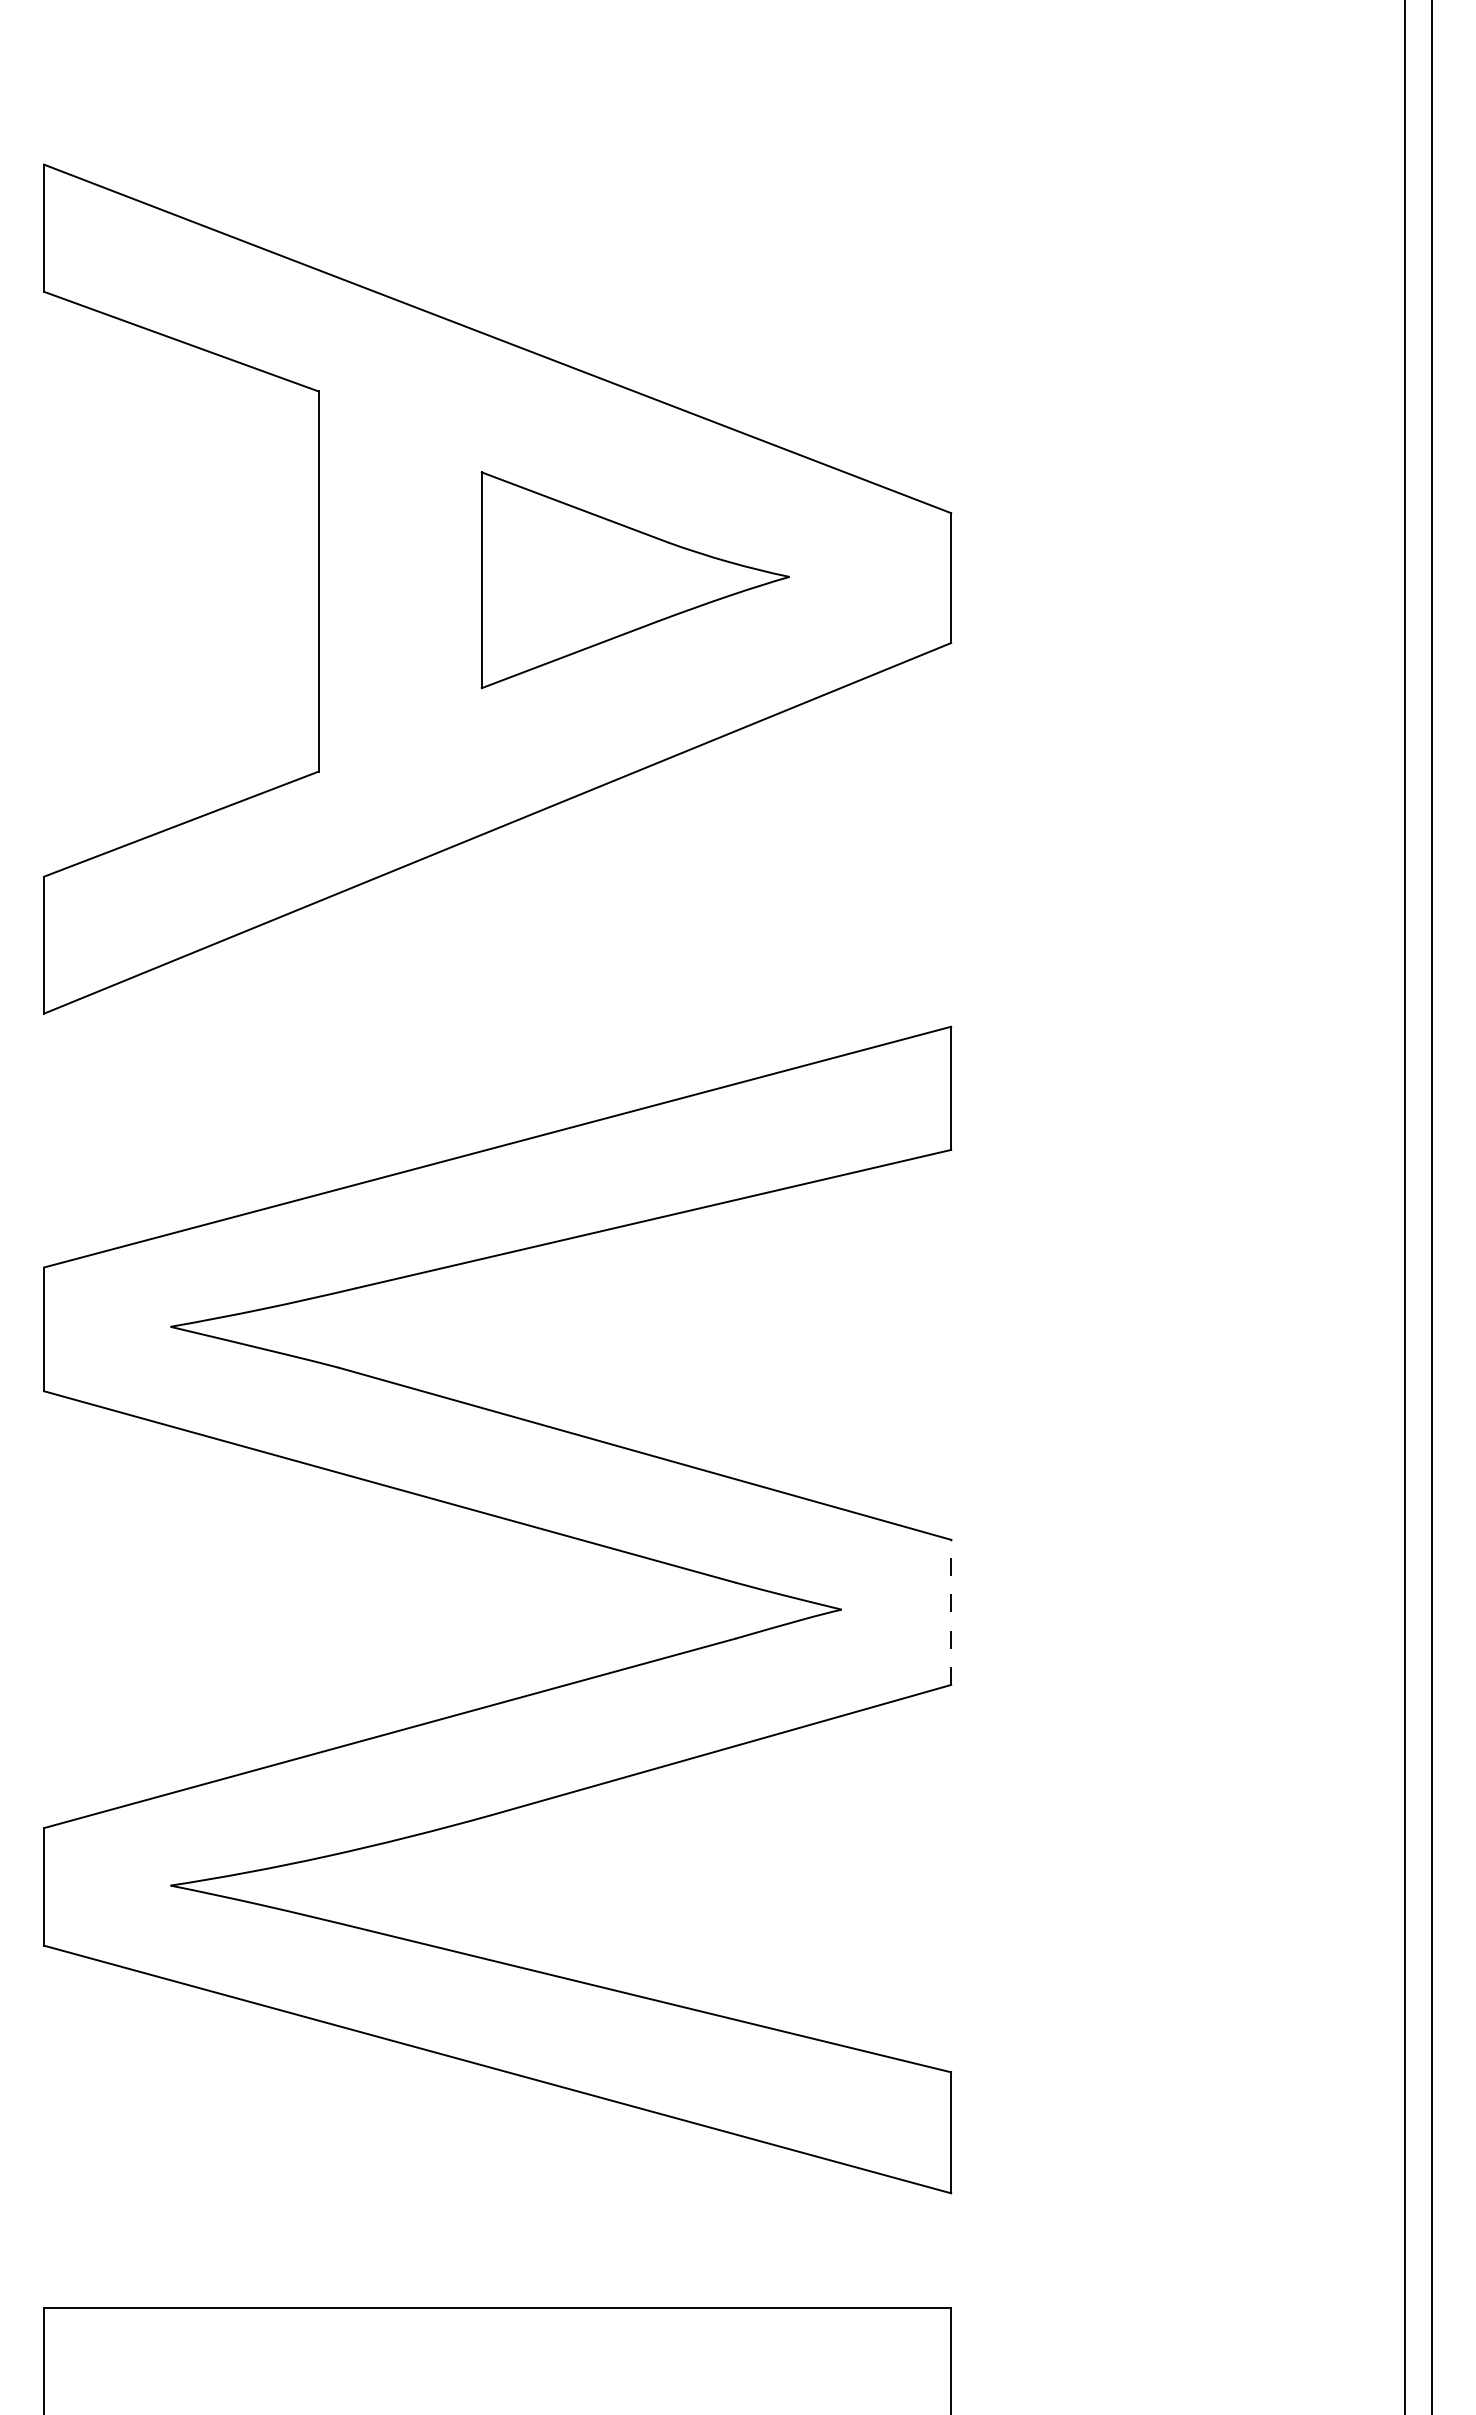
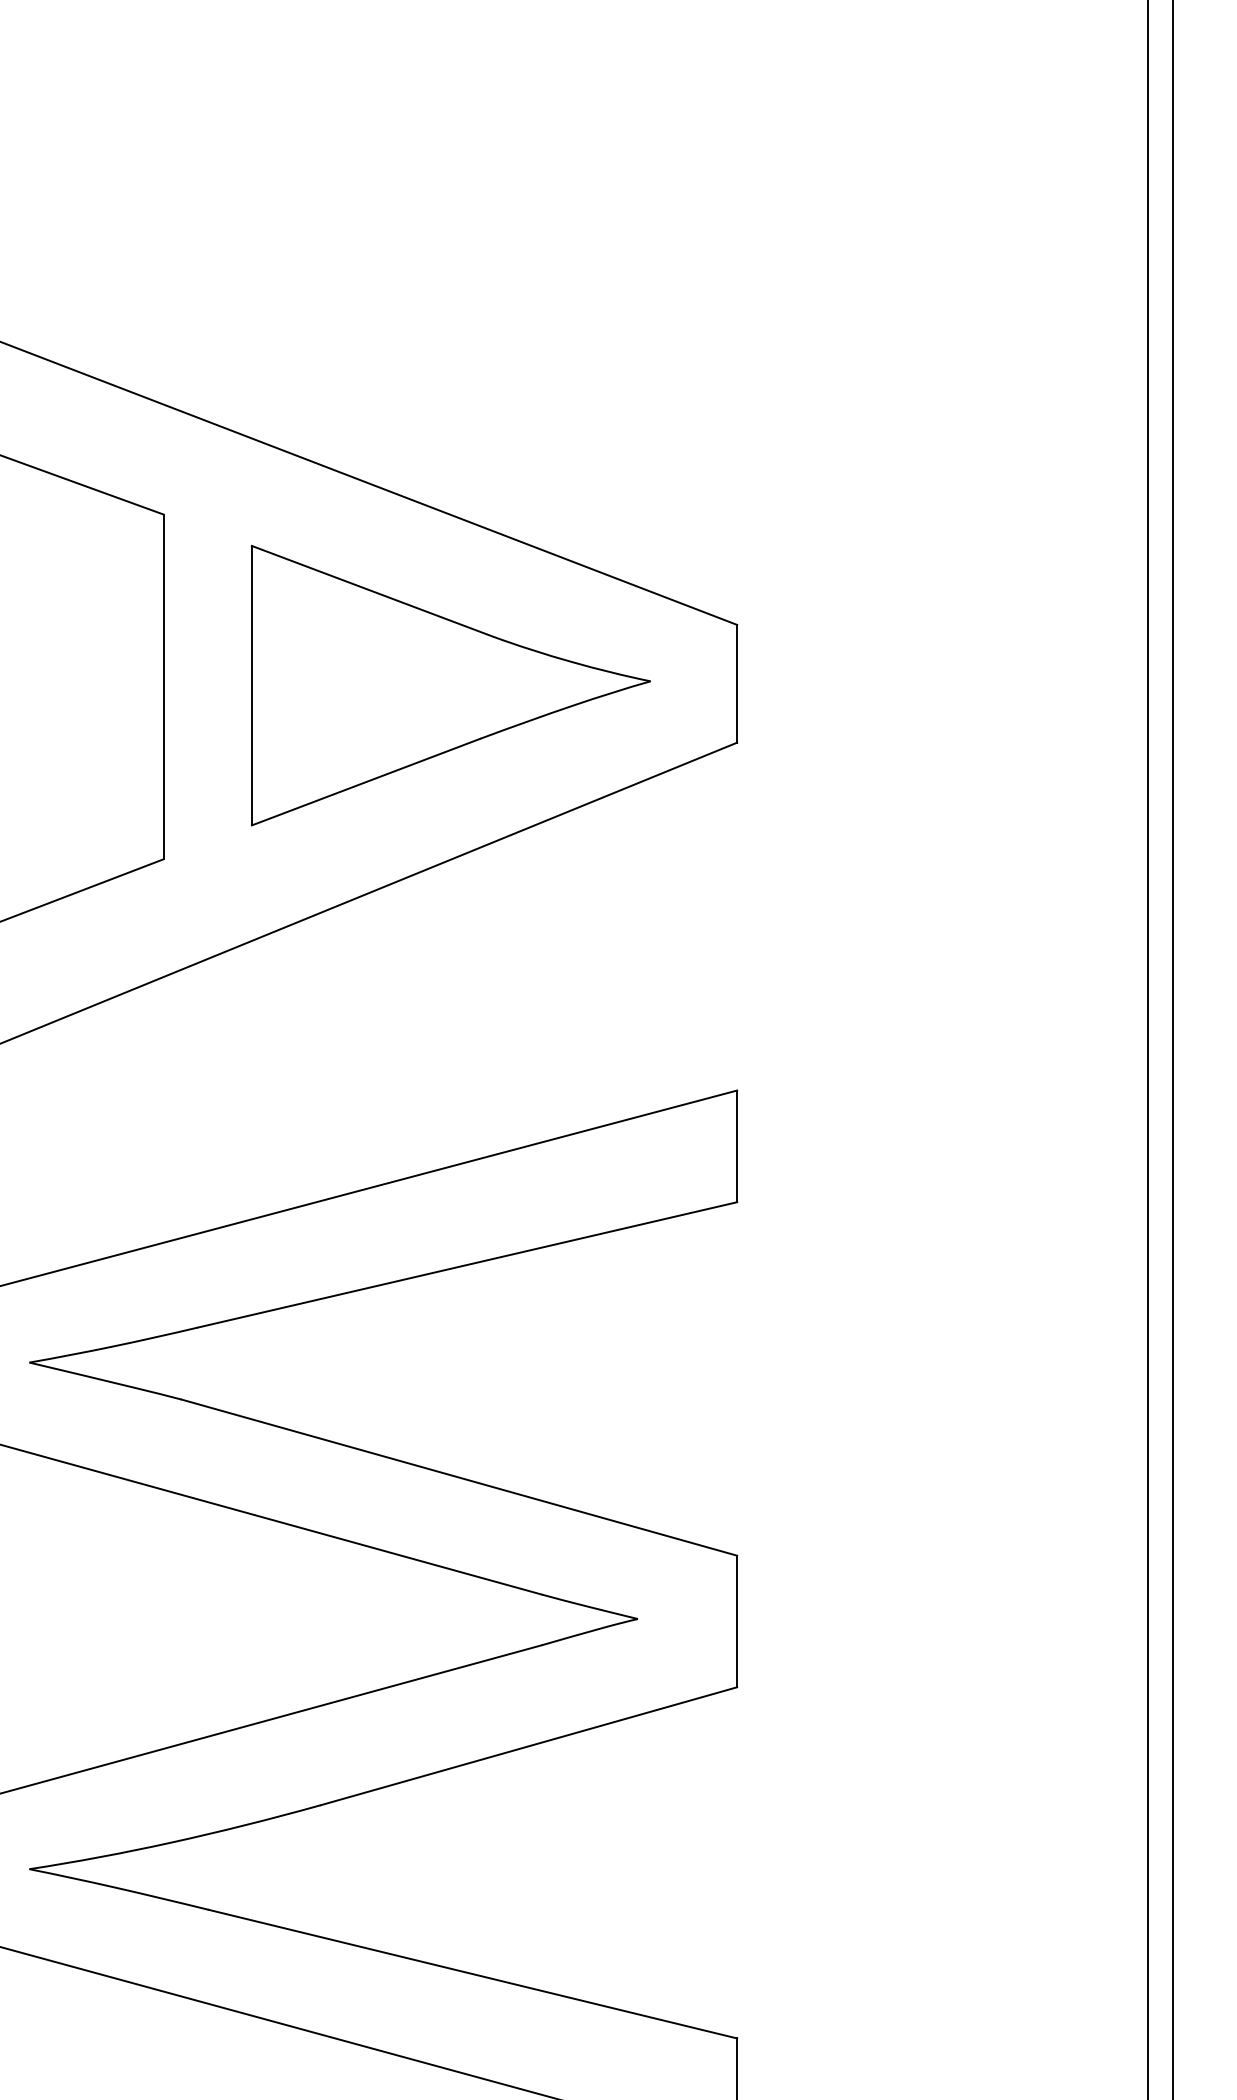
part: (635, 580) -> (450, 685), size x1.43
line: (951, 1612) -> (737, 1621), dashed -> solid

